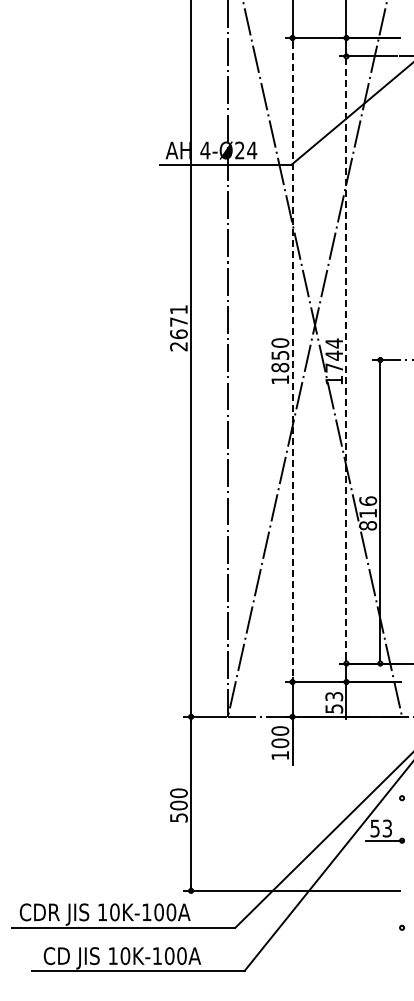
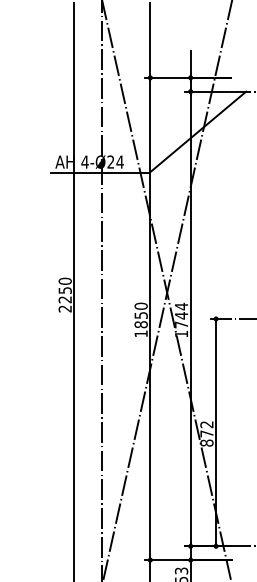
text: (178, 322) -> (64, 290), 2671 -> 2250
line: (346, 359) -> (190, 318), dashed -> solid
line: (292, 360) -> (150, 319), dashed -> solid
text: (368, 506) -> (207, 428), 816 -> 872

